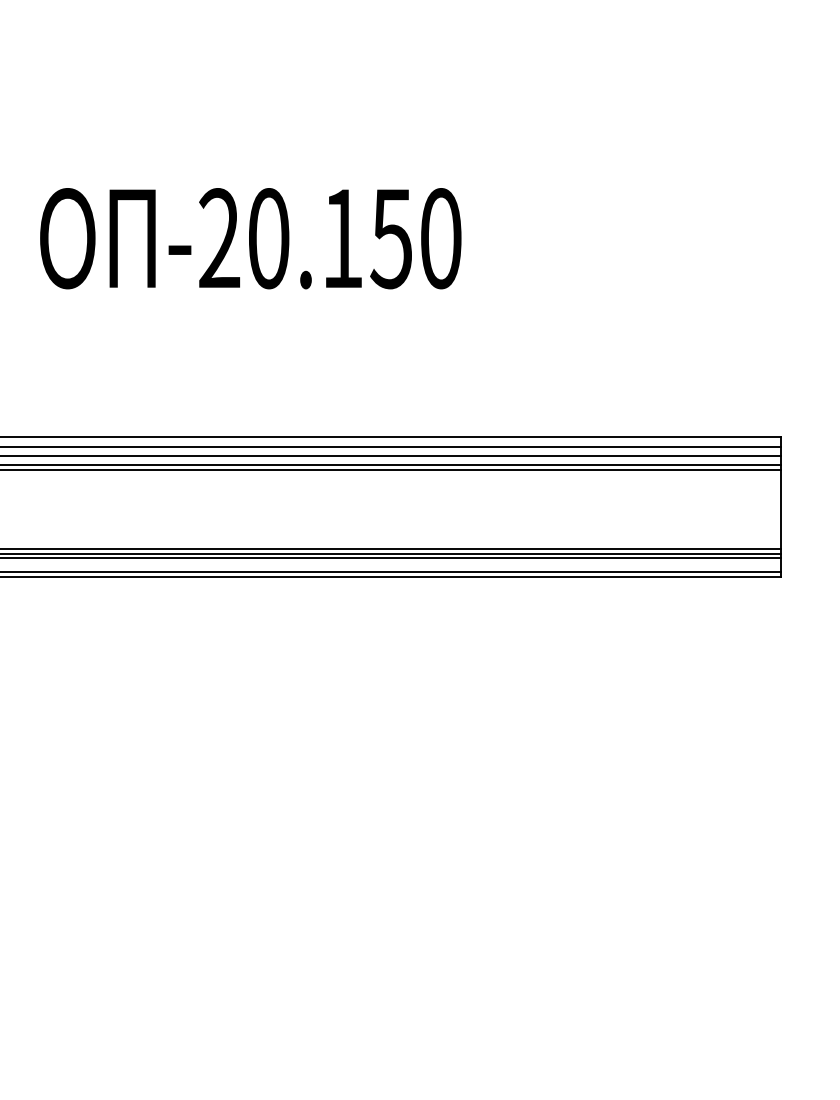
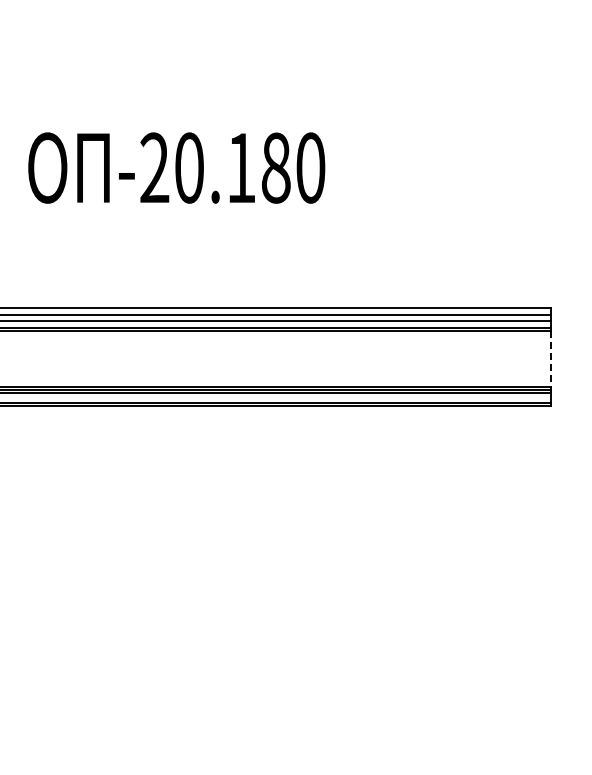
text: (390, 237) -> (275, 167), -20.150 -> -20.180
line: (781, 508) -> (550, 358), solid -> dashed

